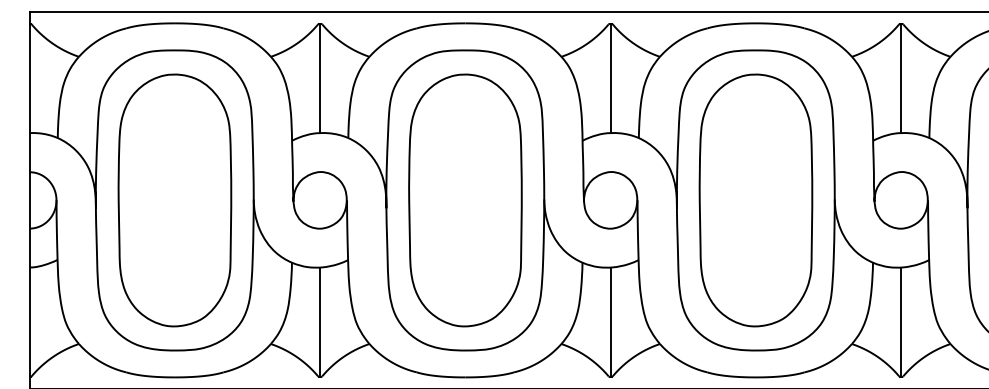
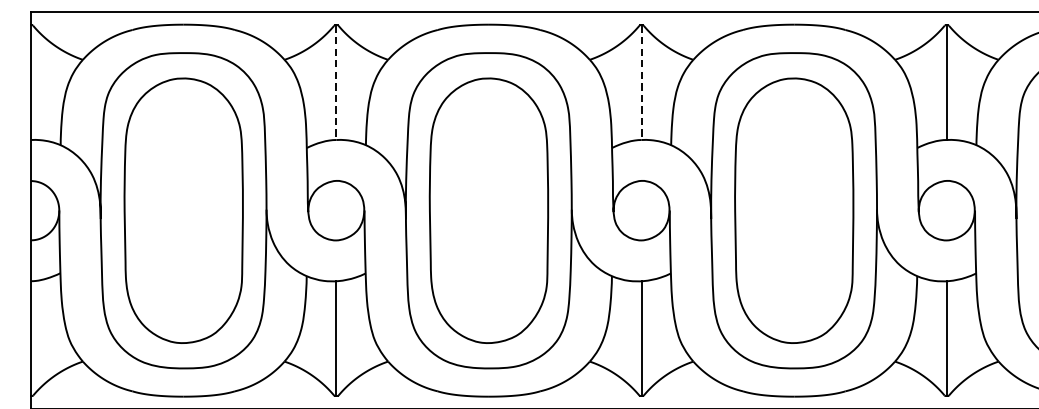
line: (320, 78) -> (336, 82), solid -> dashed
line: (610, 78) -> (641, 82), solid -> dashed

